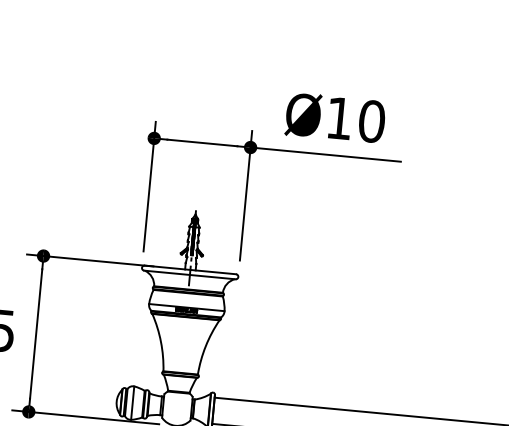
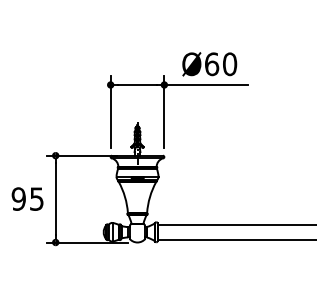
text: (340, 118) -> (212, 64), Ø10 -> Ø60

